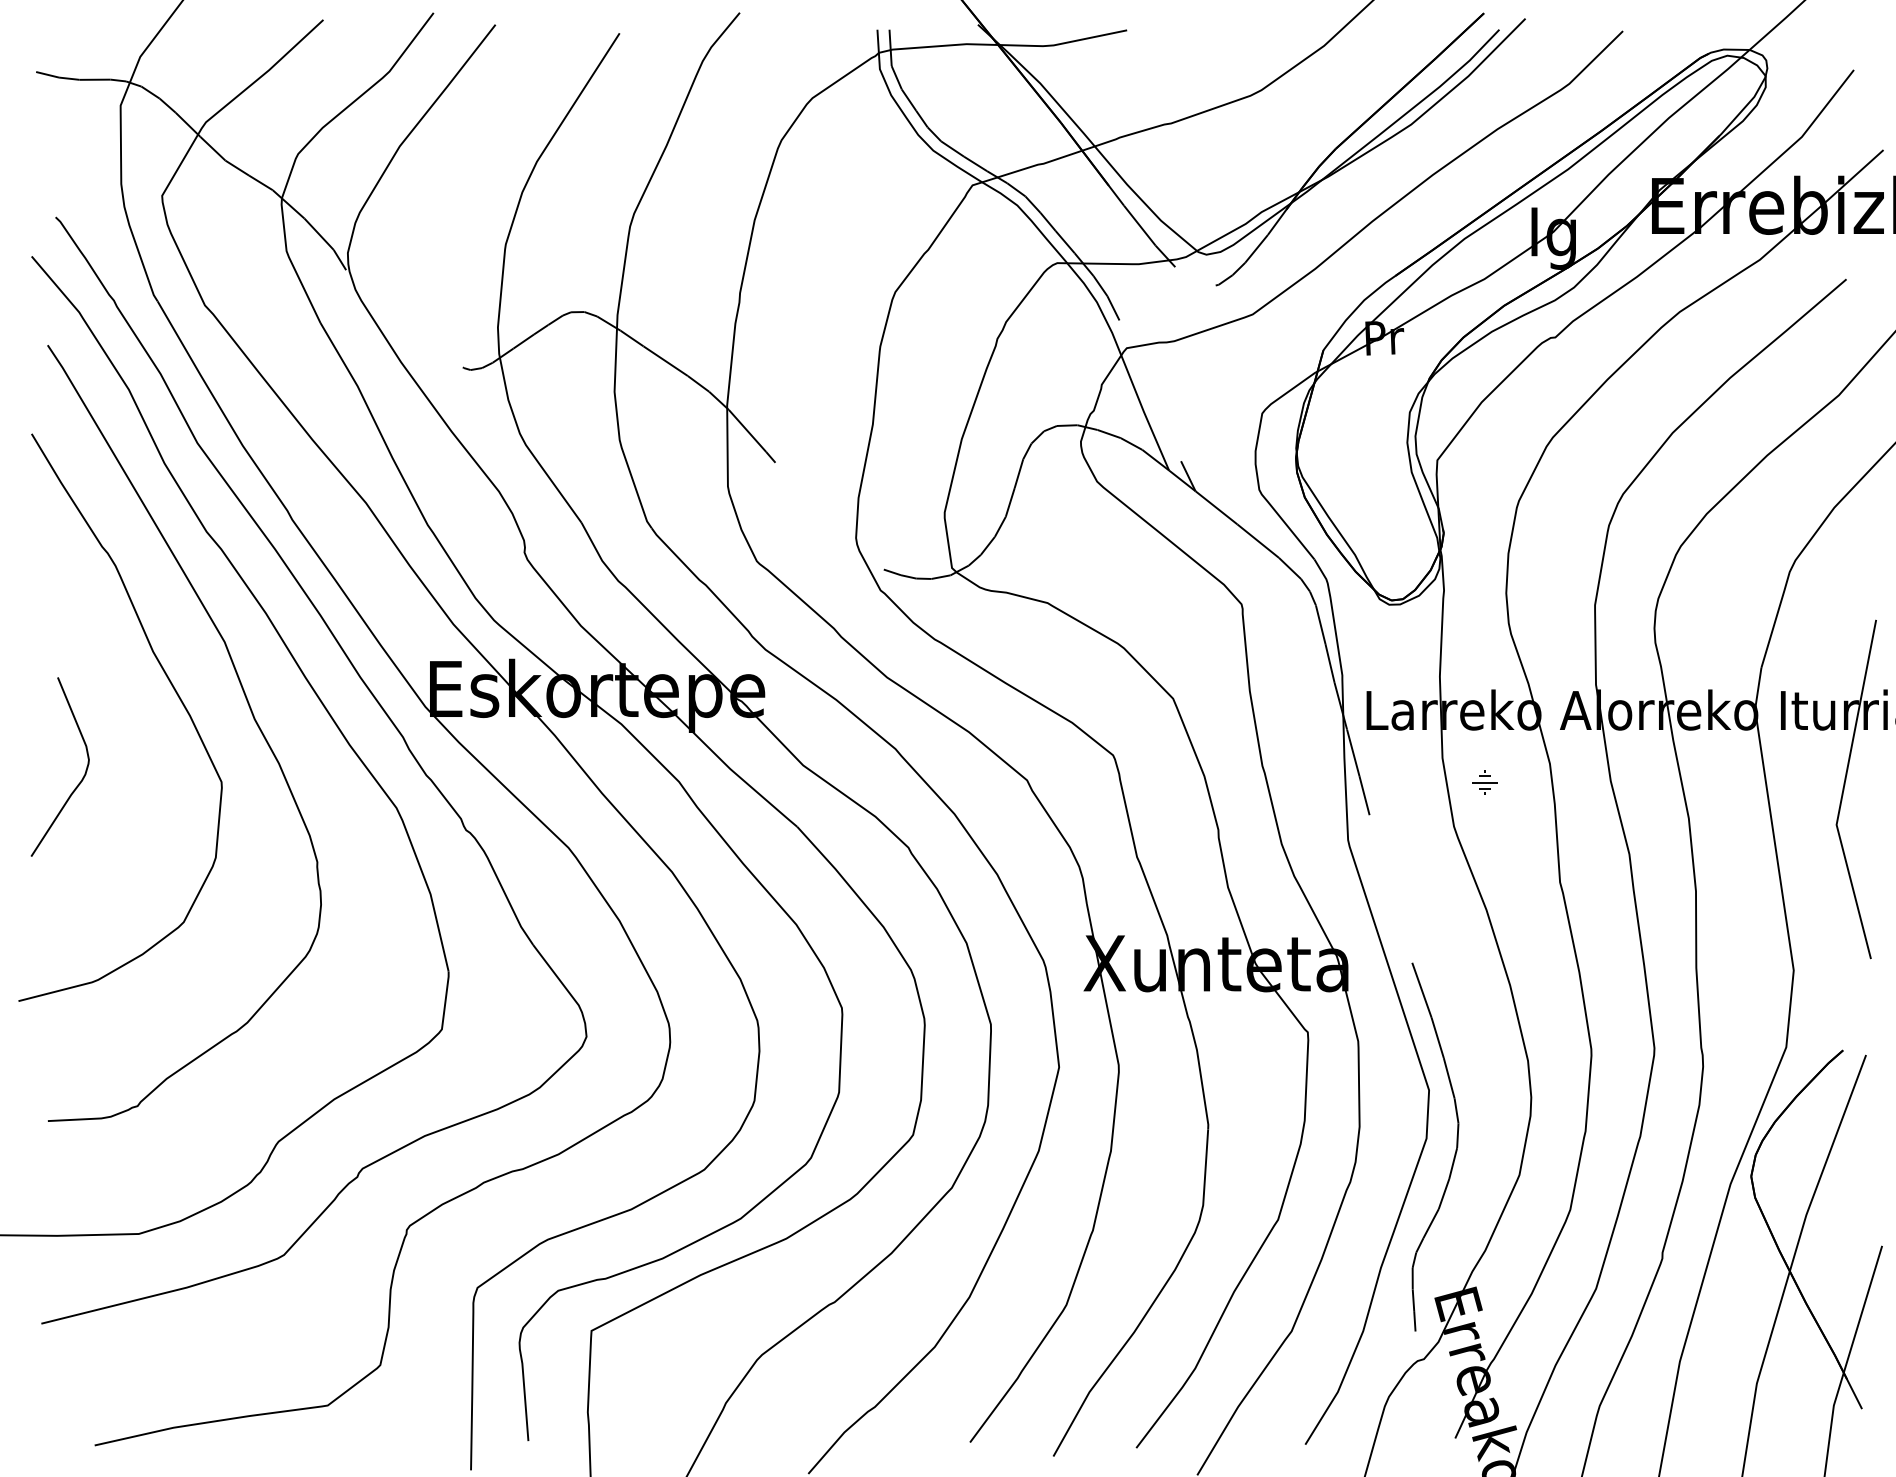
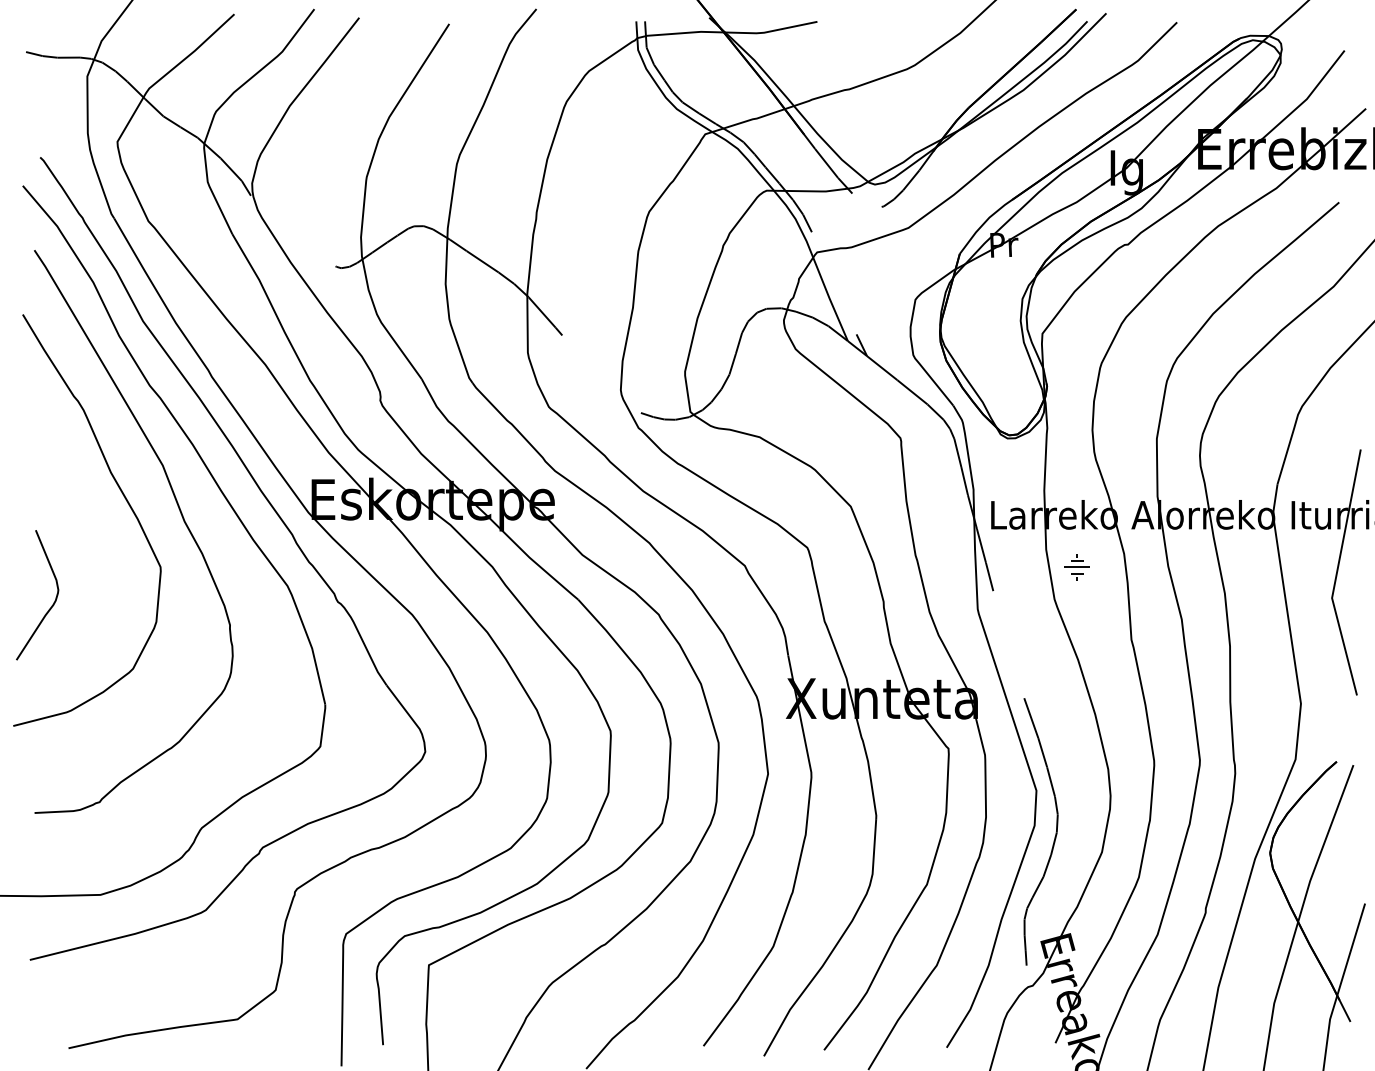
curve: (79, 781) -> (51, 605), moved
part: (1484, 782) -> (1076, 567), size x1.43

